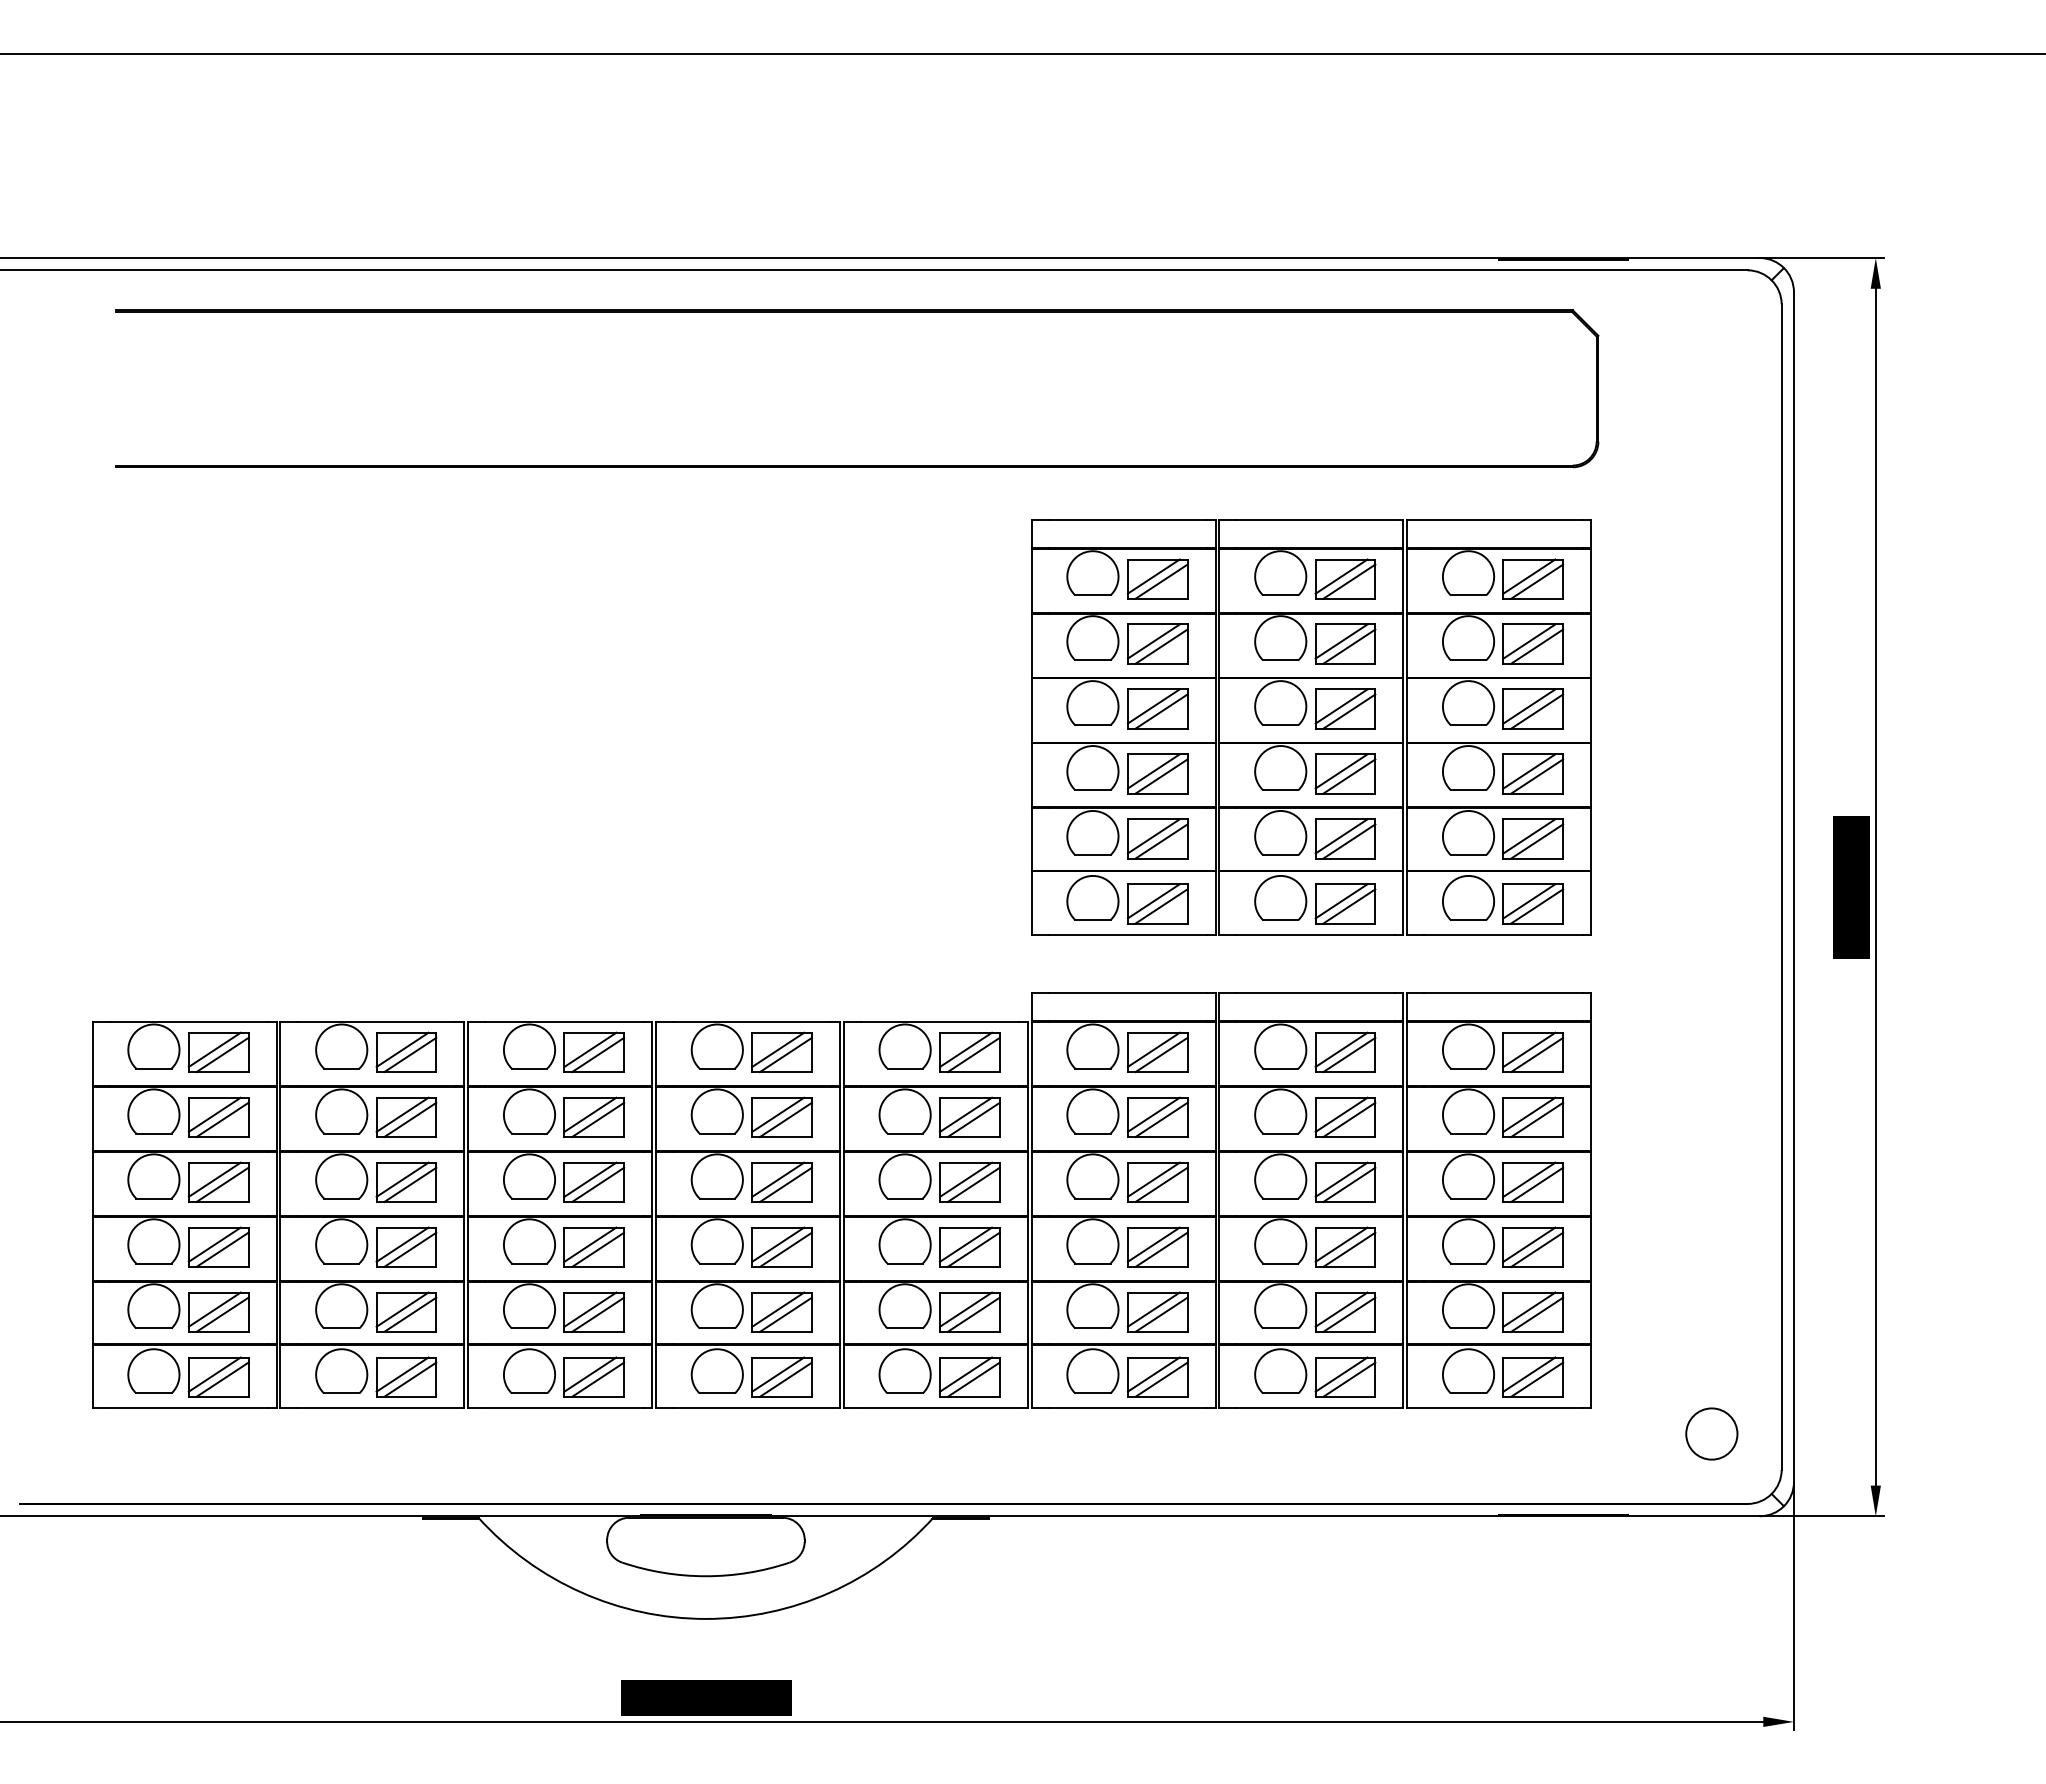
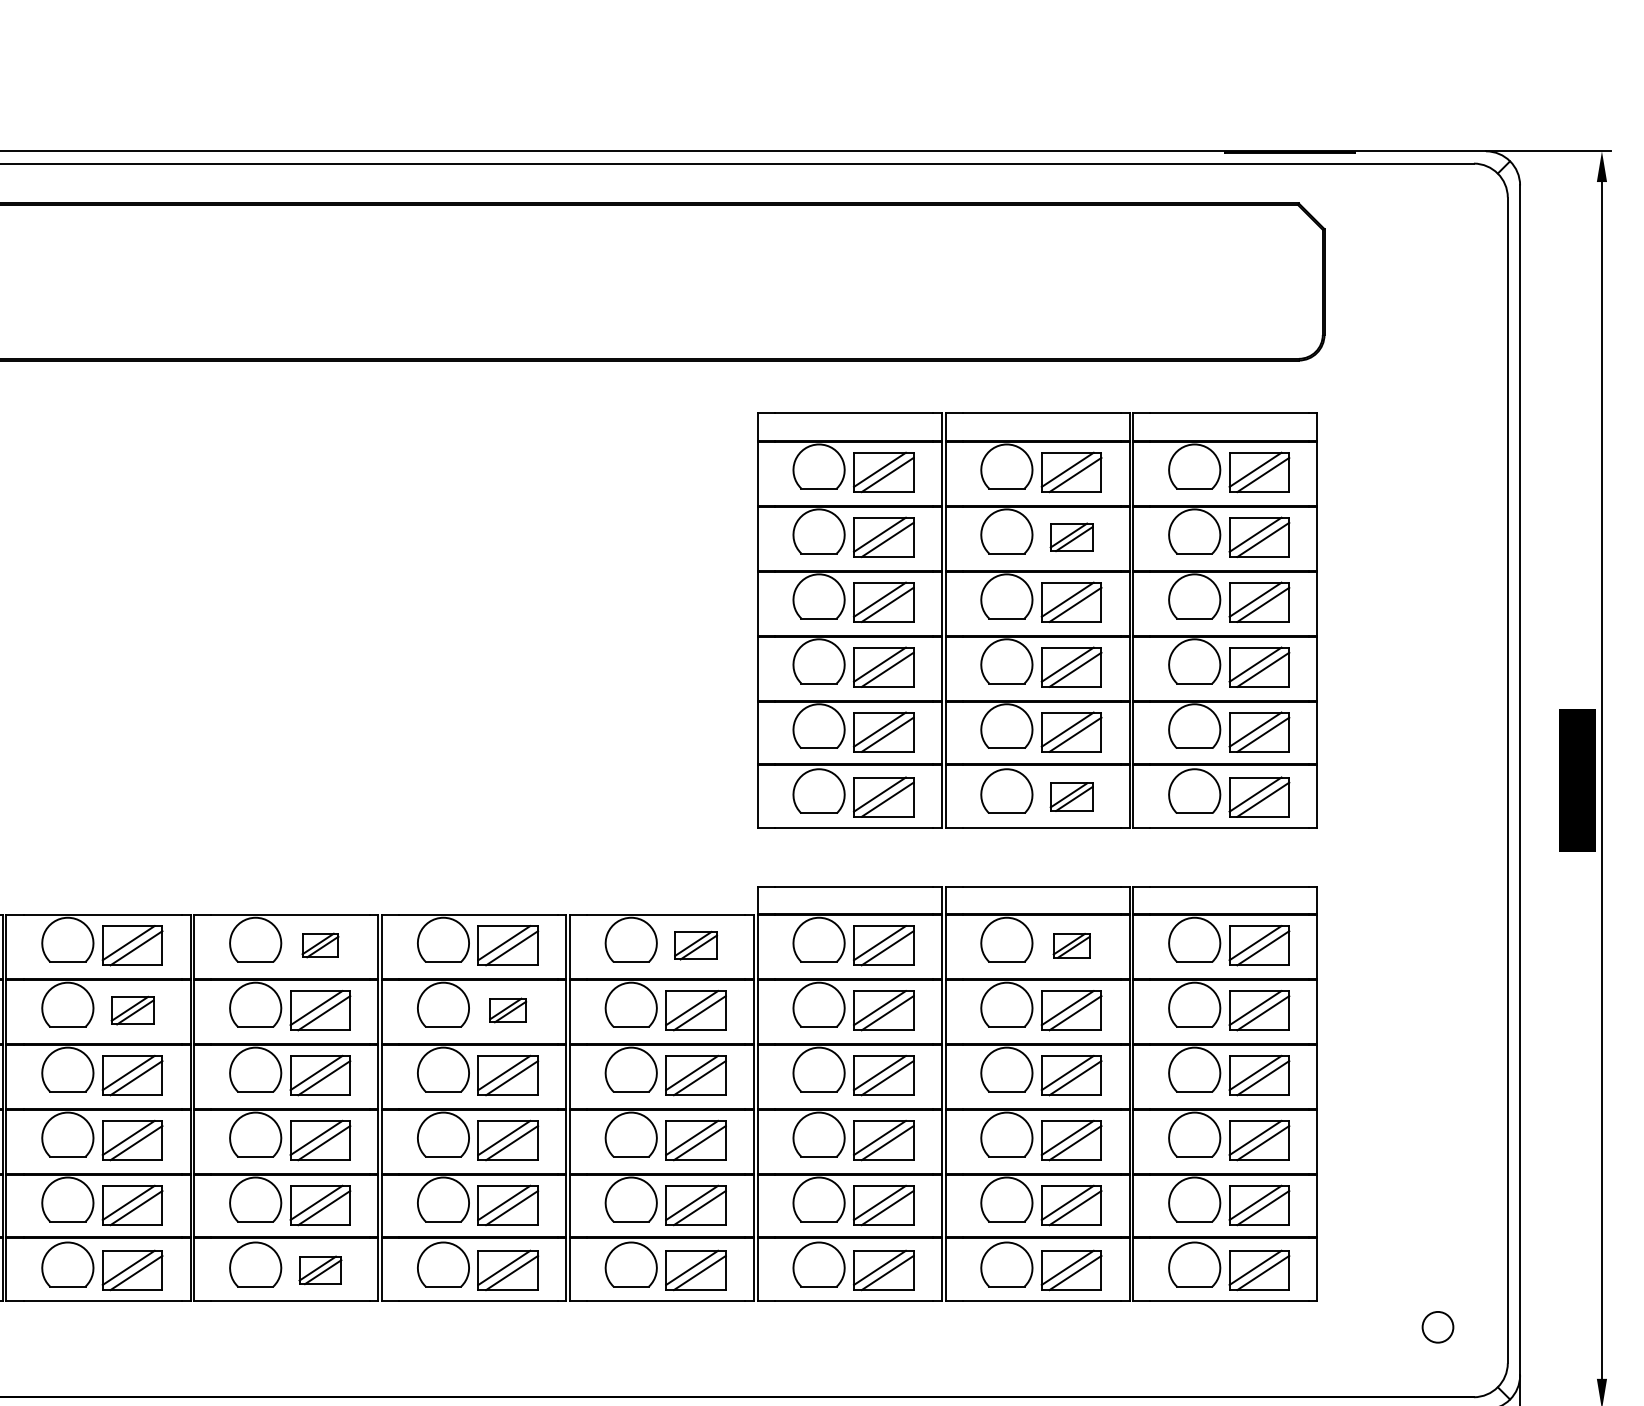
part: (1345, 643) -> (1071, 536), size x0.7
part: (1345, 903) -> (1071, 796), size x0.7
part: (594, 1051) -> (320, 944), size x0.6
part: (969, 1052) -> (695, 945), size x0.7
part: (1345, 1052) -> (1071, 945), size x0.6
part: (781, 1116) -> (507, 1009), size x0.6
part: (406, 1117) -> (132, 1010), size x0.7
part: (594, 1376) -> (320, 1269), size x0.7
circle: (1711, 1433) -> (1437, 1326), size x0.6

